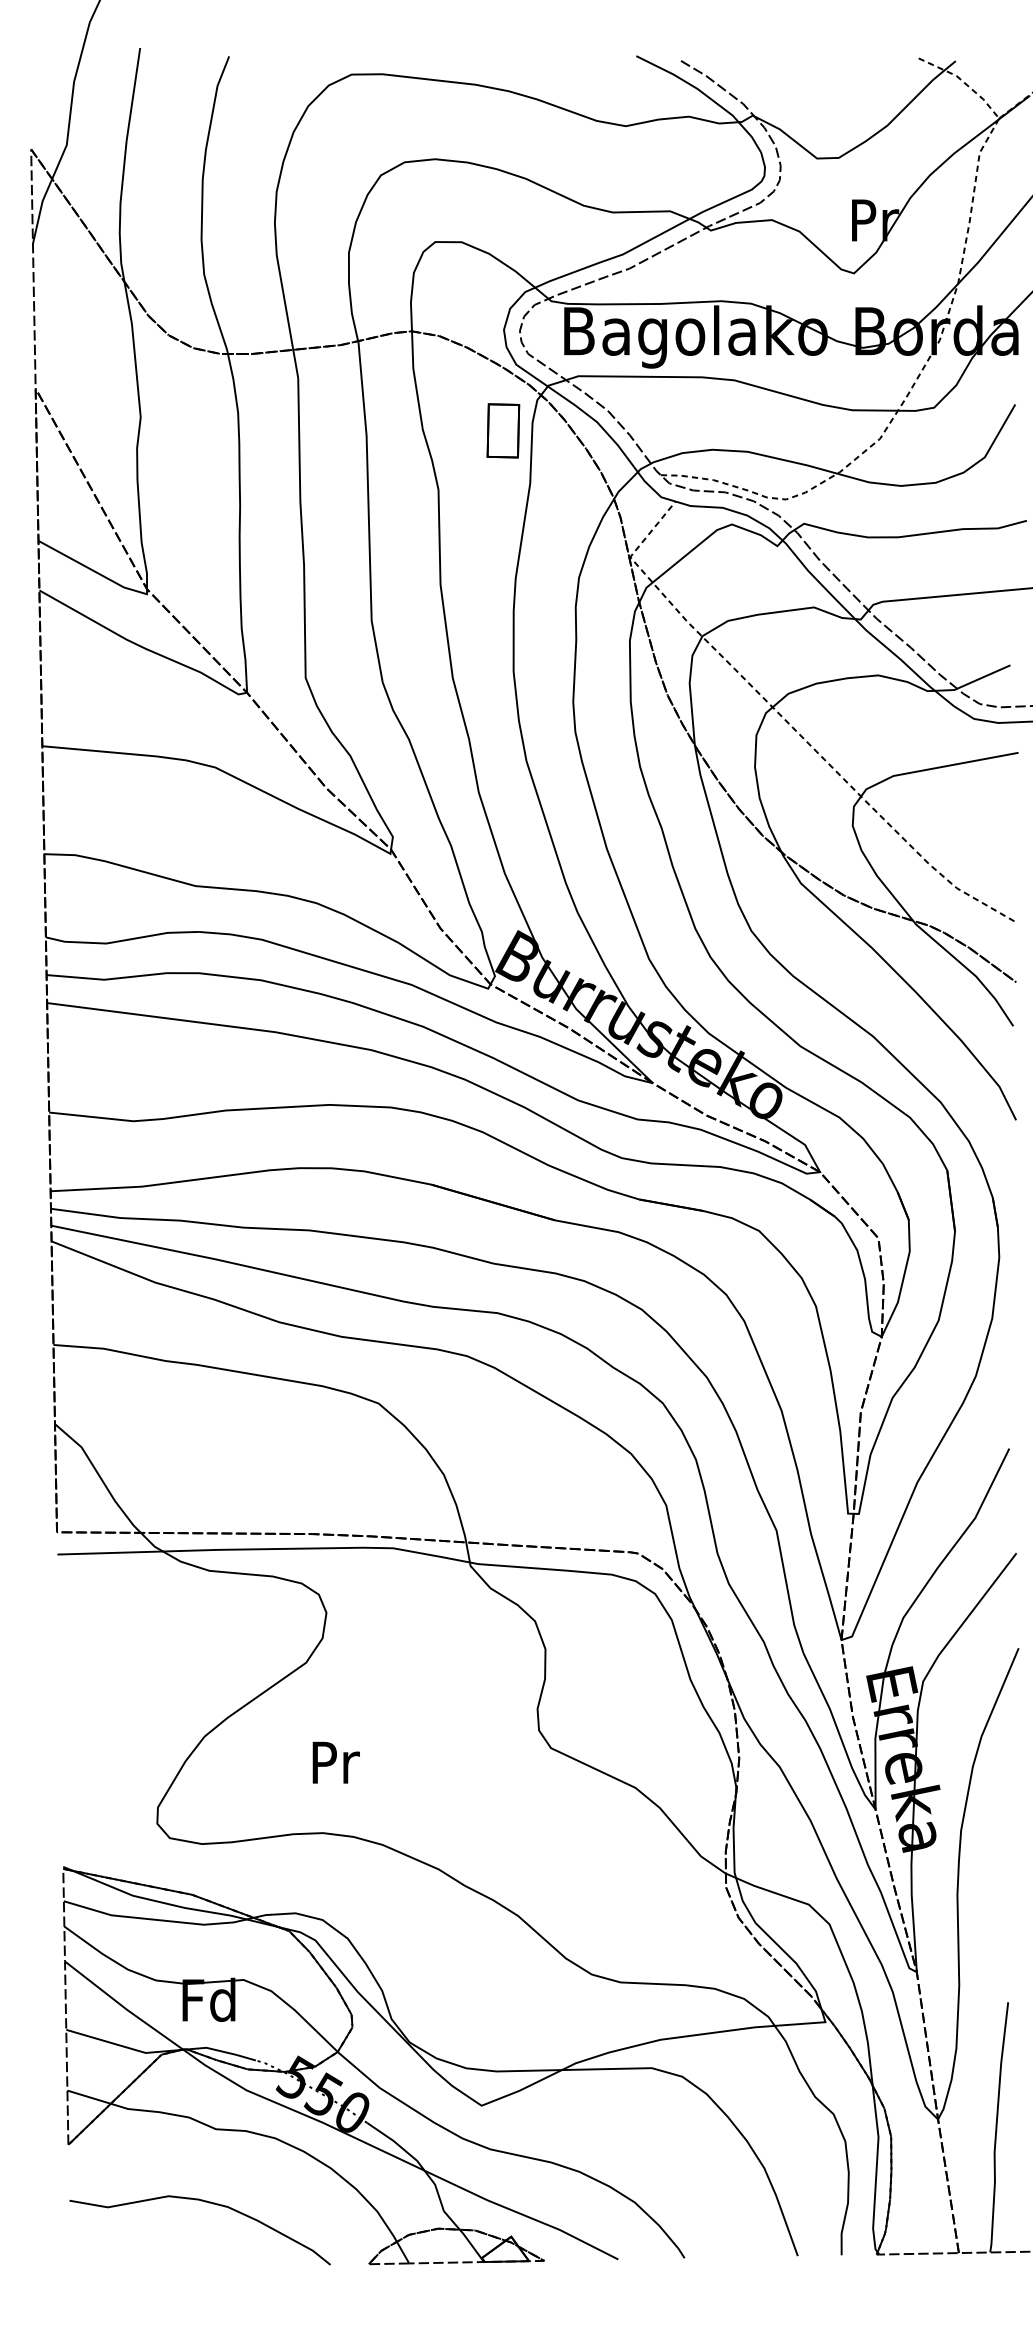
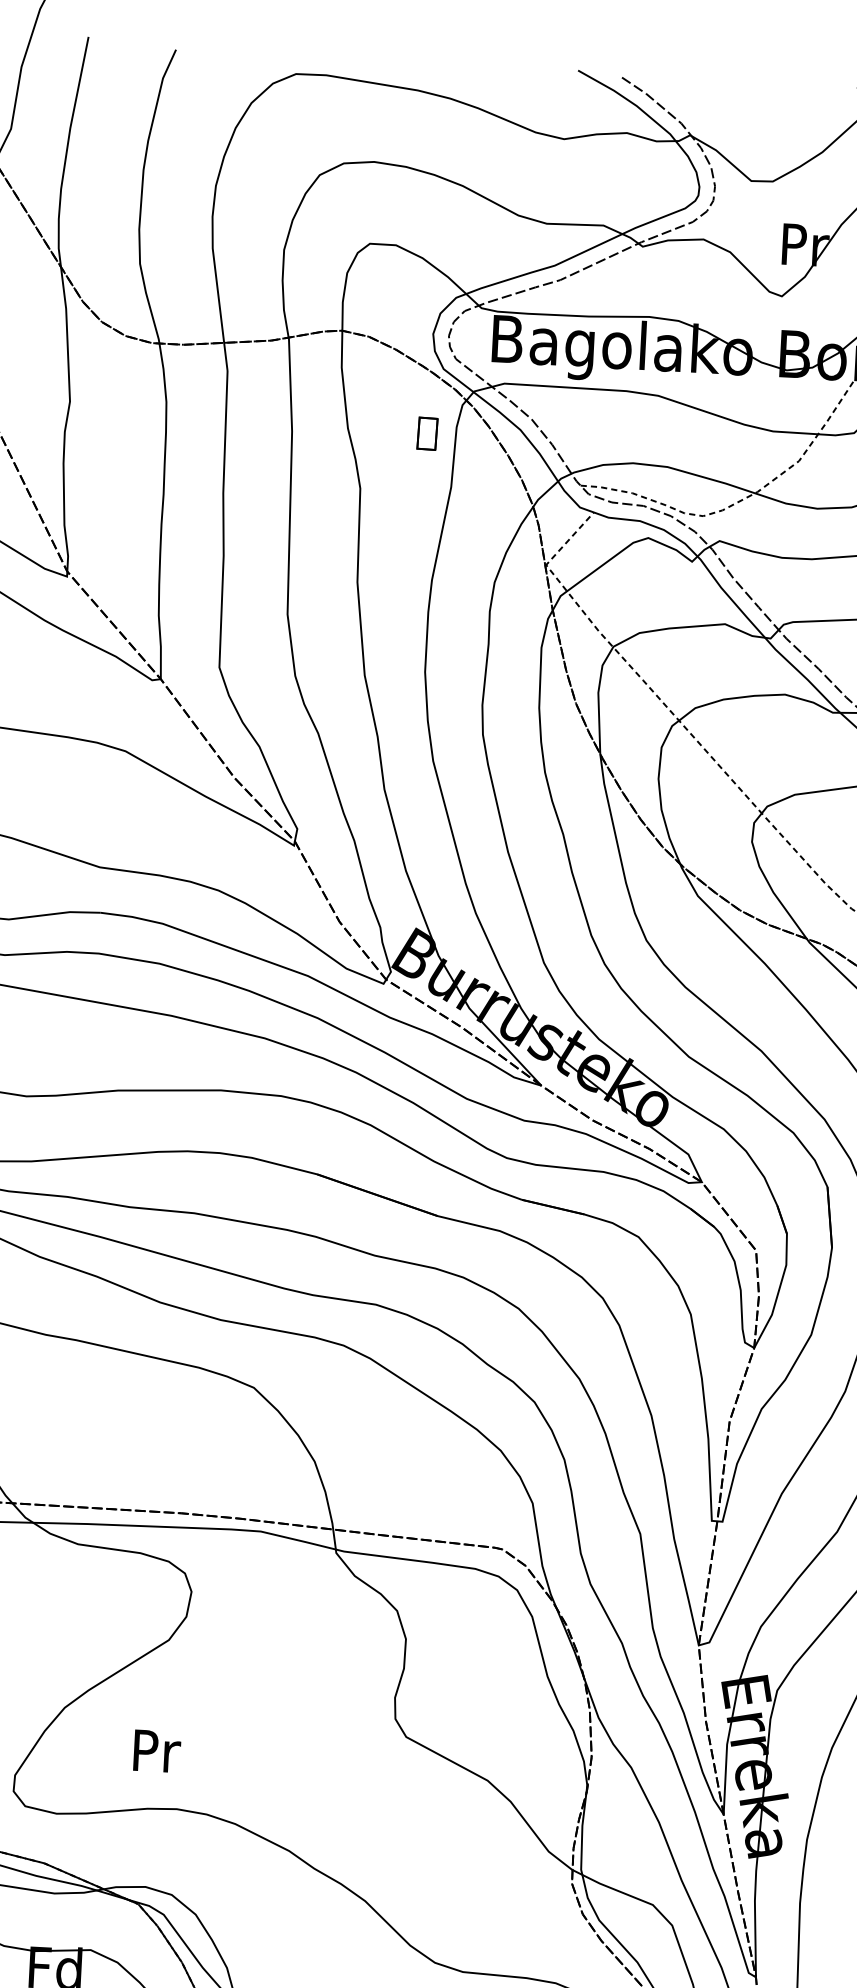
part: (503, 430) -> (427, 433), size x0.6
text: (335, 1762) -> (156, 1751), moved

